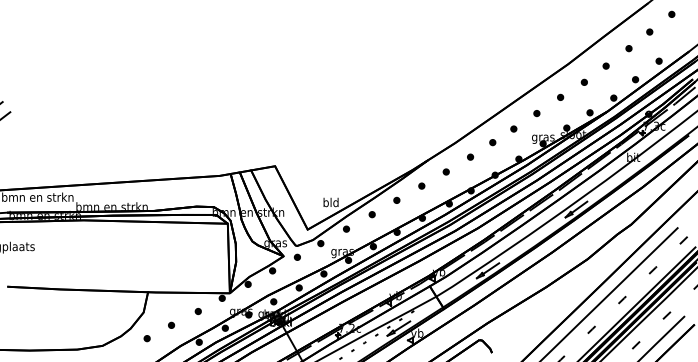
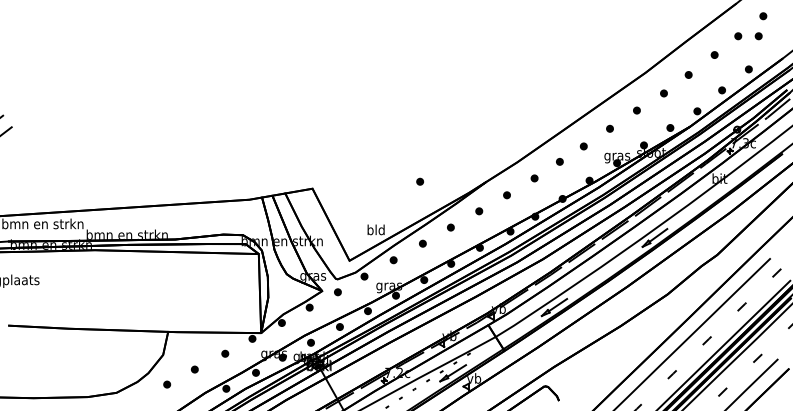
part: (667, 31) -> (758, 35), added
part: (369, 159) -> (419, 181), added

